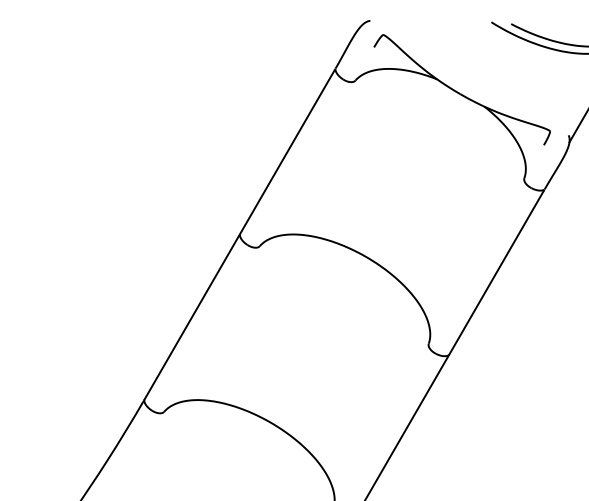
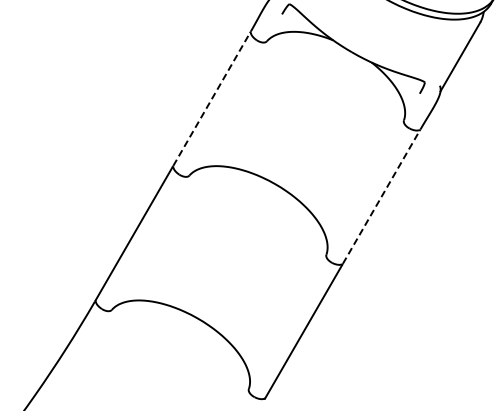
line: (287, 152) -> (211, 99), solid -> dashed
line: (496, 273) -> (381, 197), solid -> dashed

